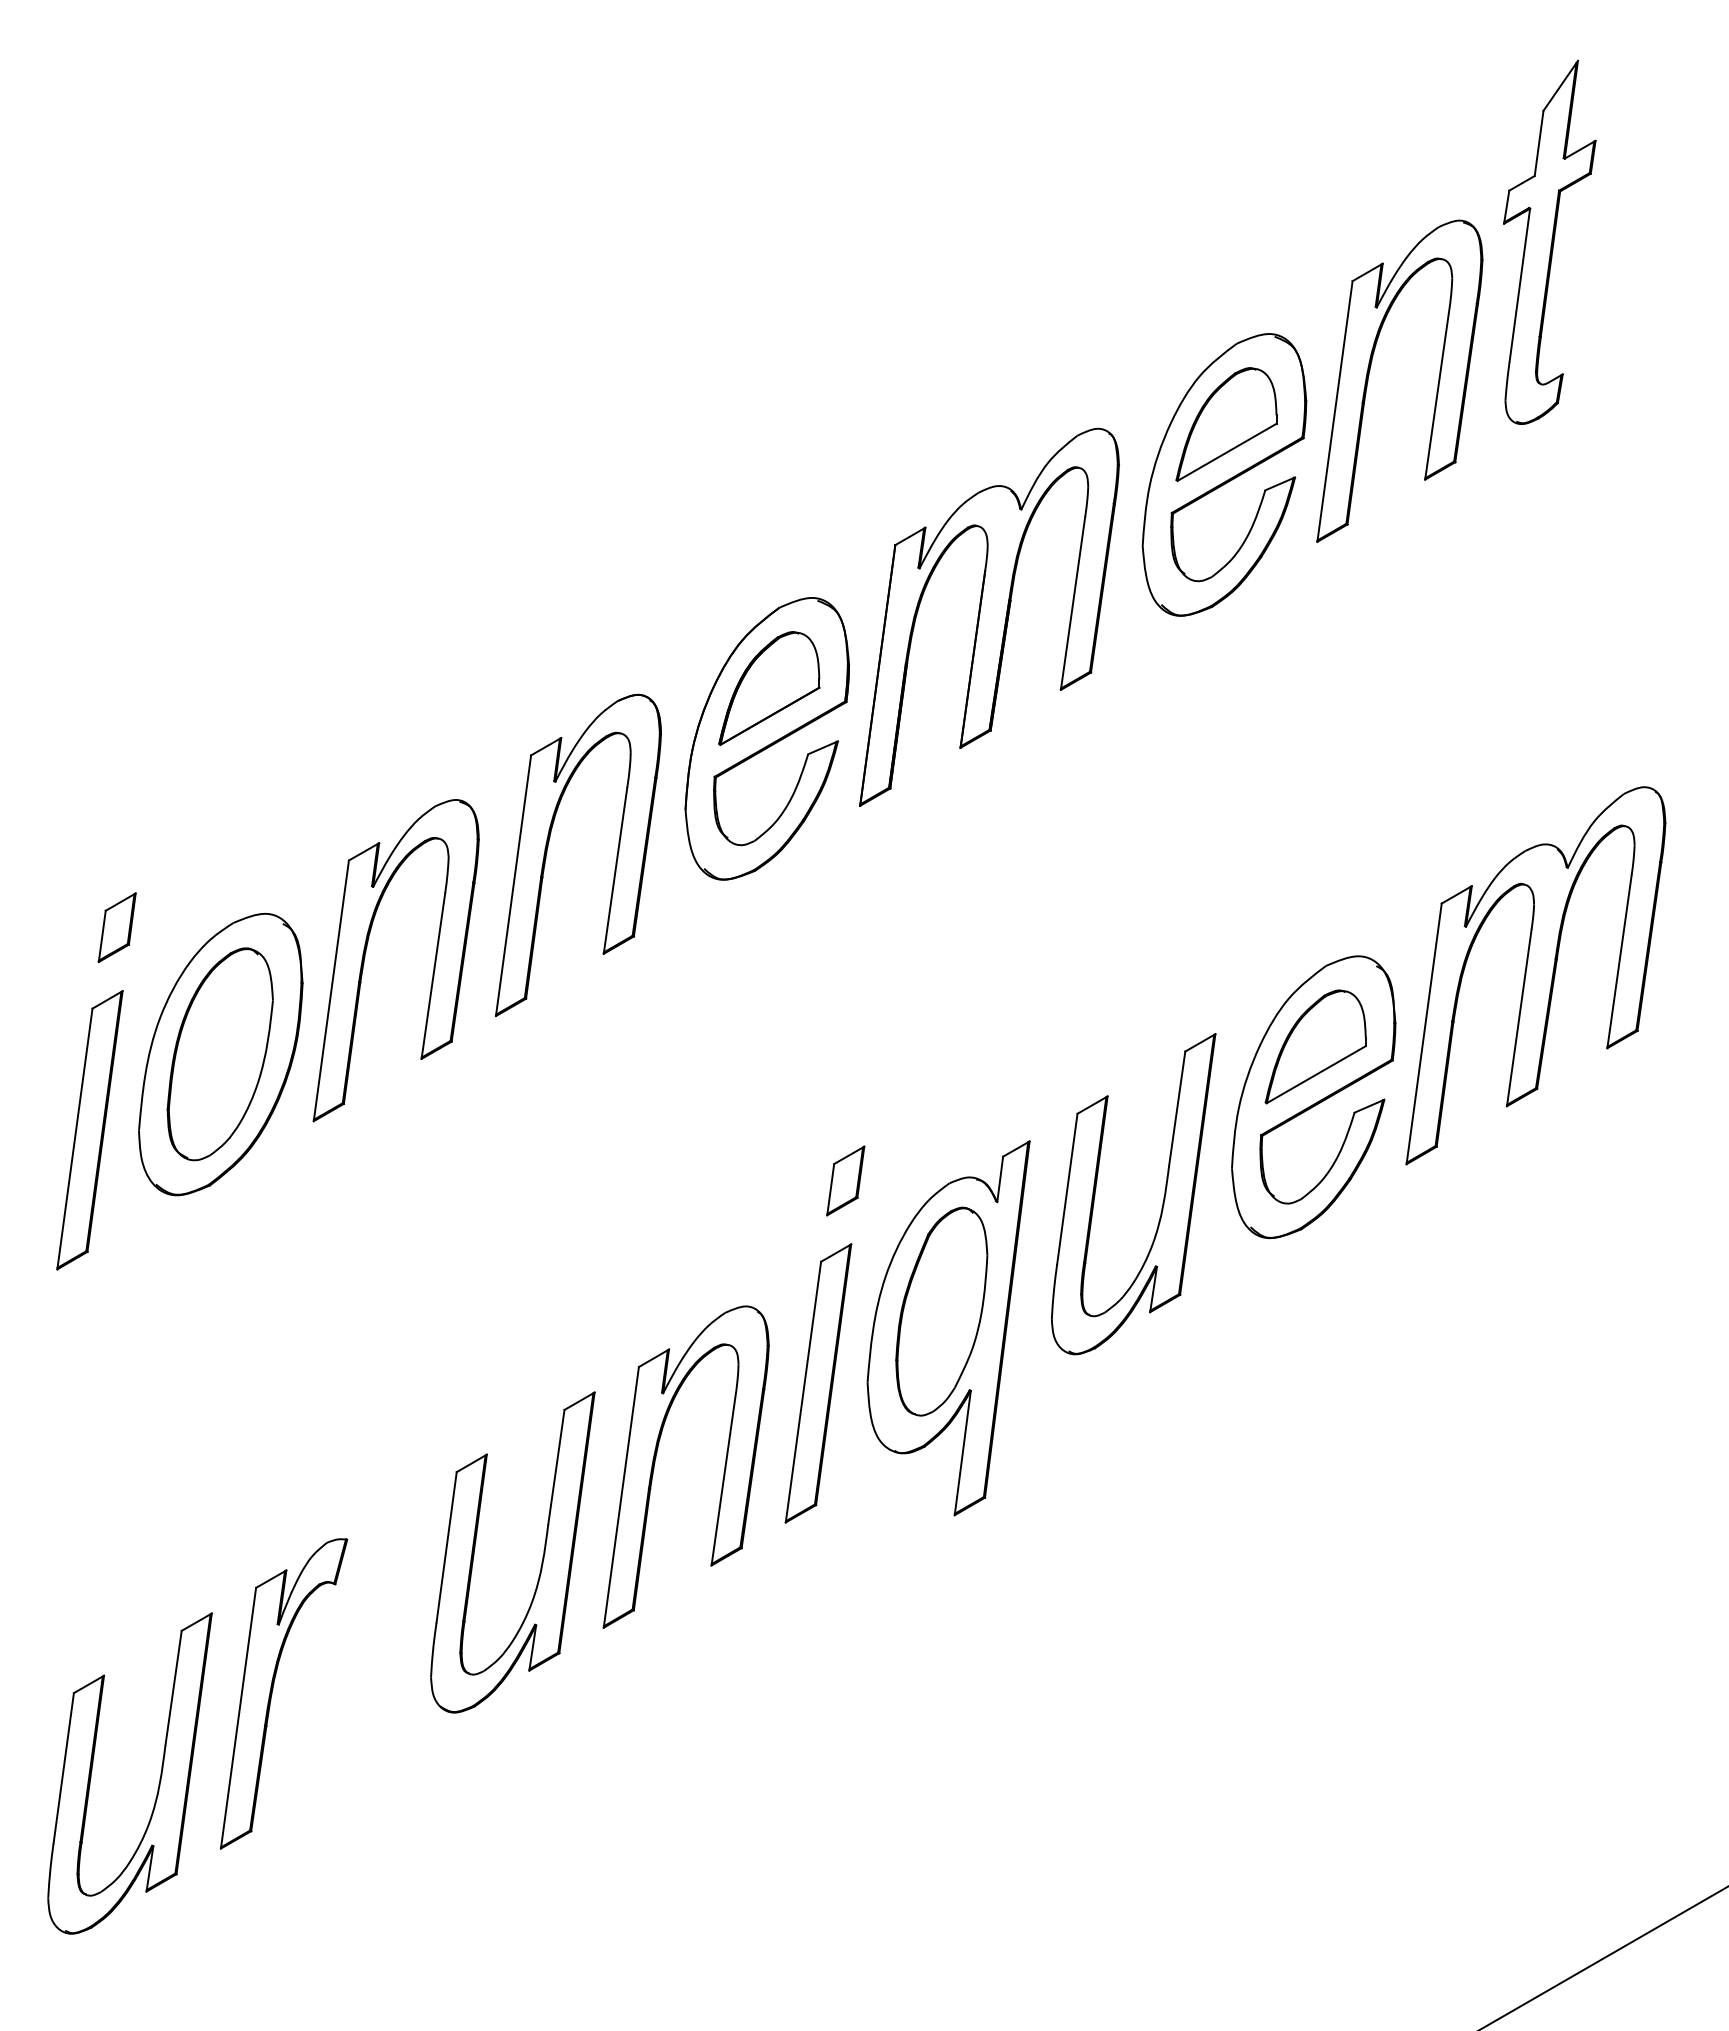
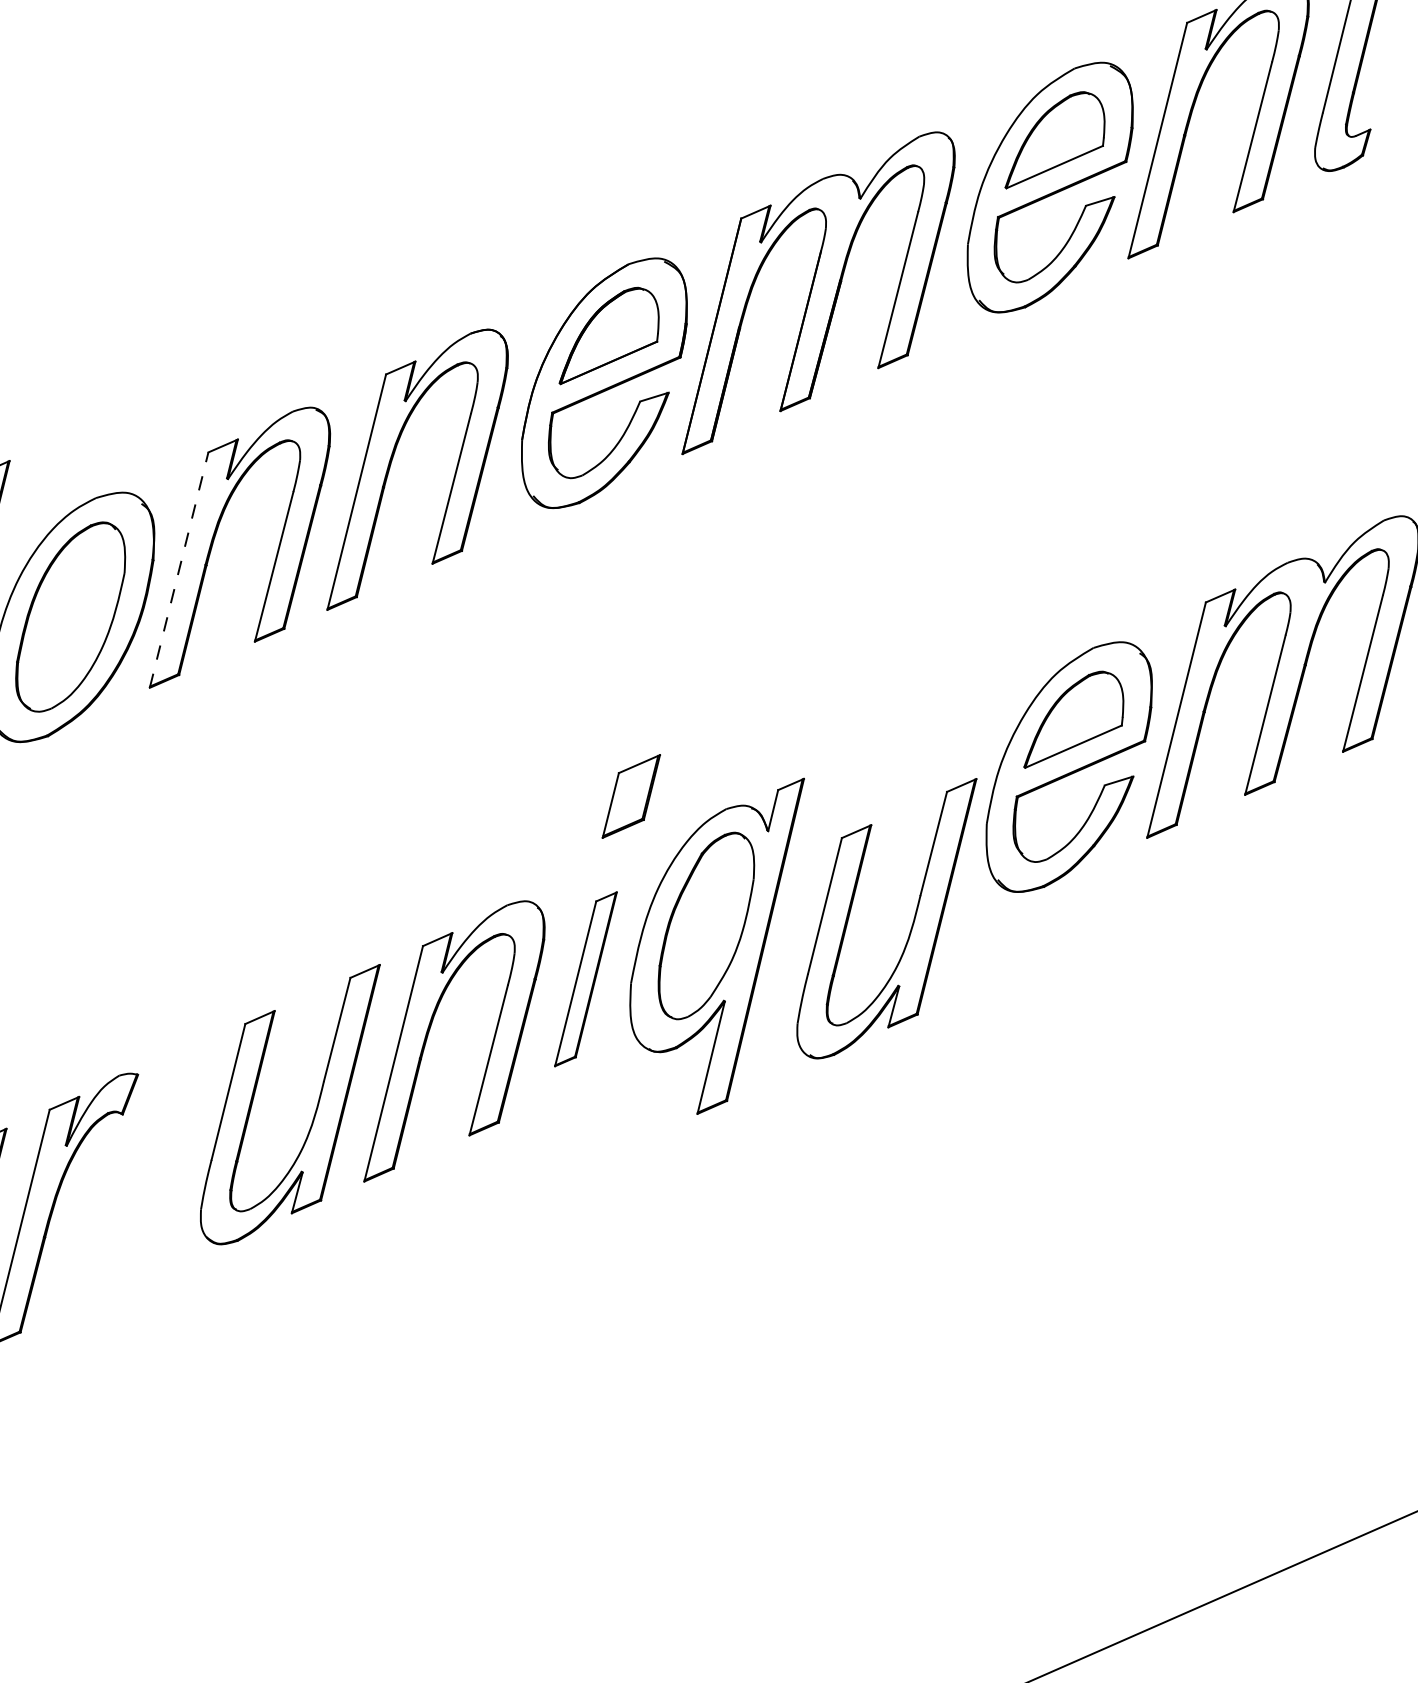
line: (331, 990) -> (179, 569), solid -> dashed
part: (845, 1180) -> (631, 796), size x1.4
part: (1163, 1196) -> (912, 922), moved
part: (818, 1383) -> (585, 979), size x0.7

